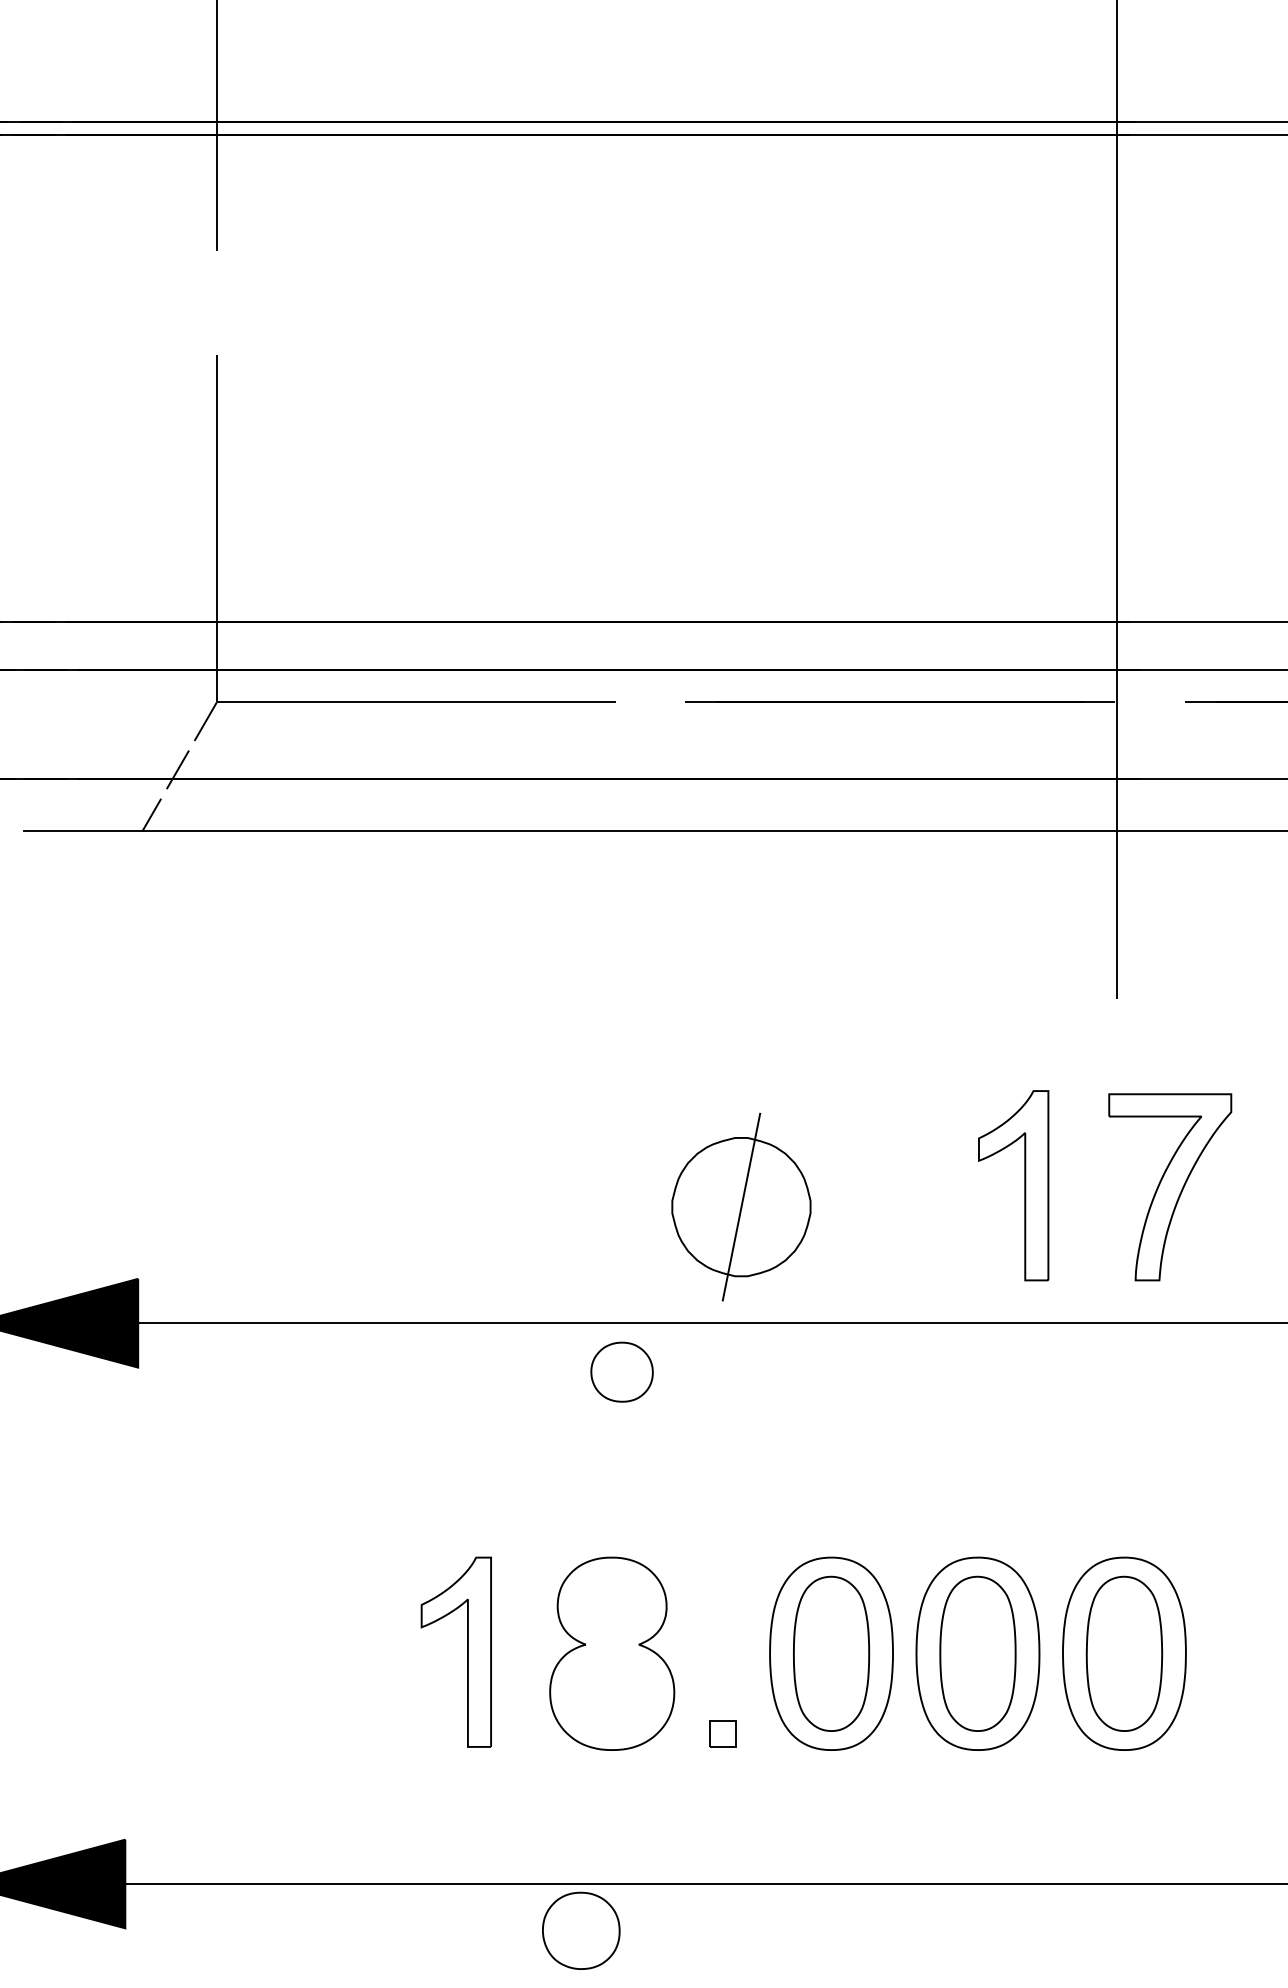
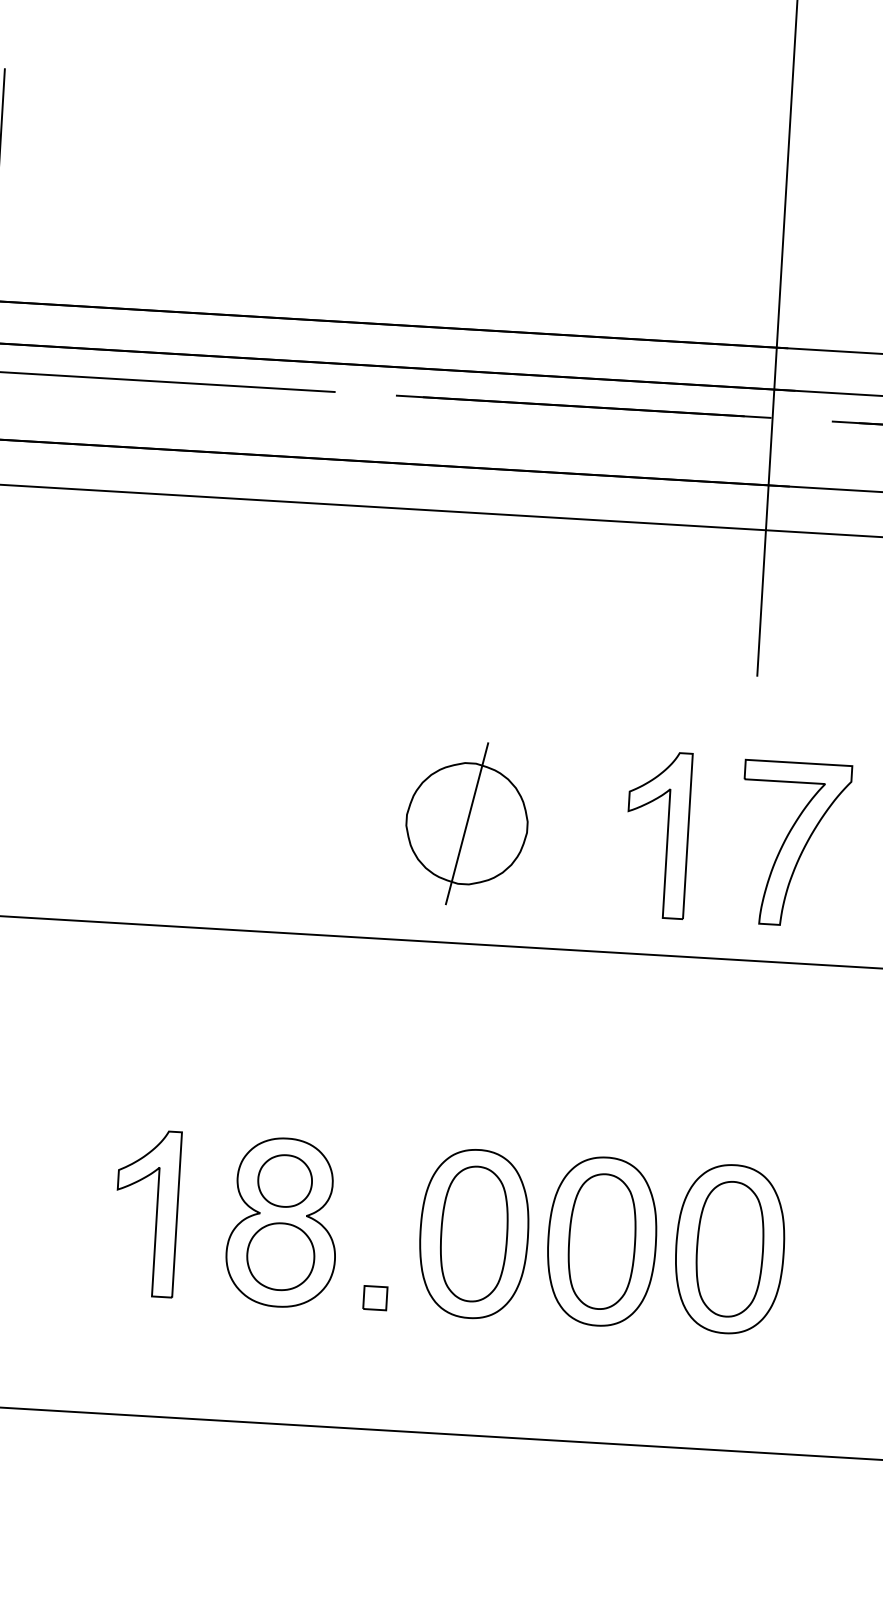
part: (741, 1206) -> (467, 823), moved
part: (621, 1371) -> (284, 1180), moved
part: (581, 1930) -> (281, 1256), moved

